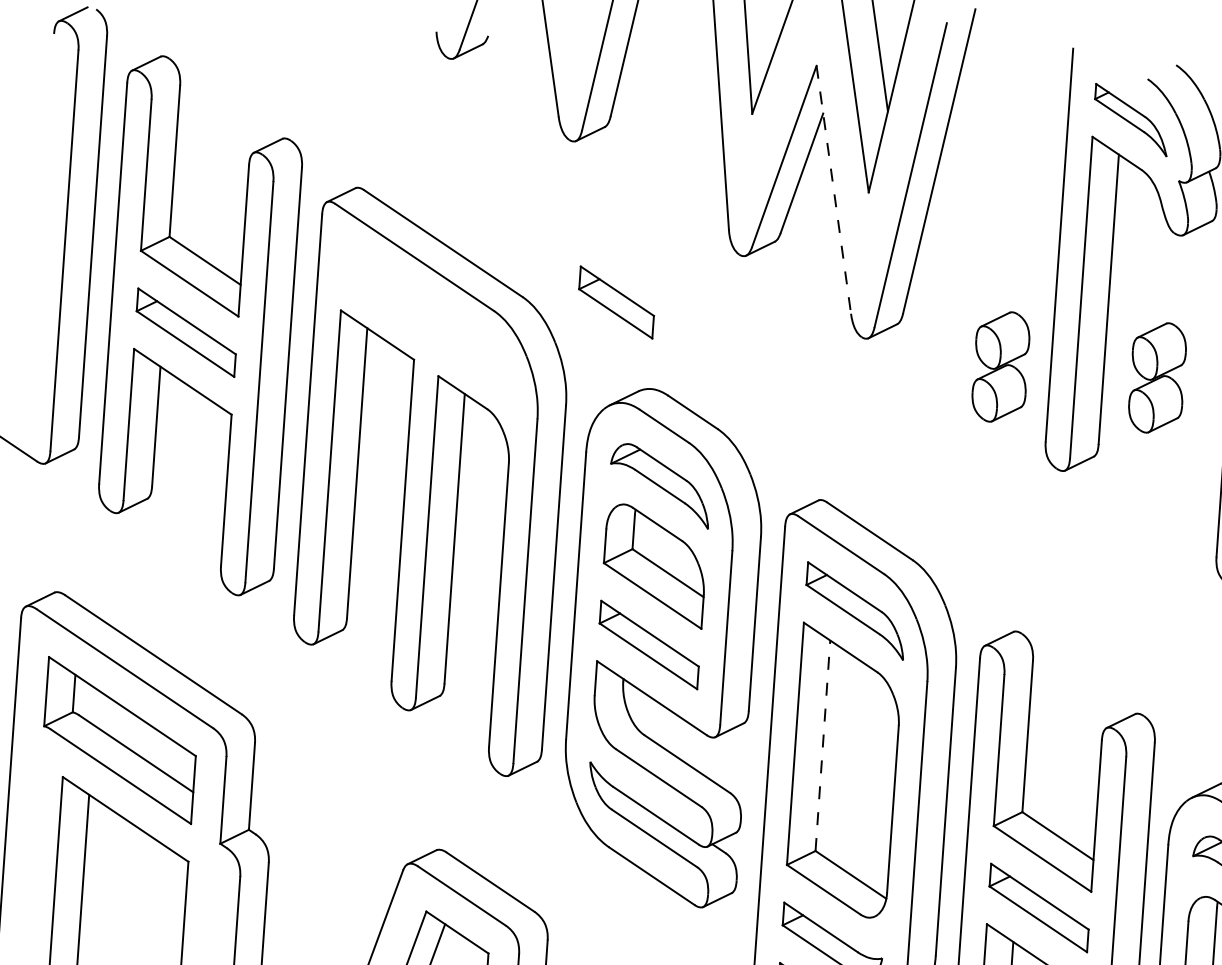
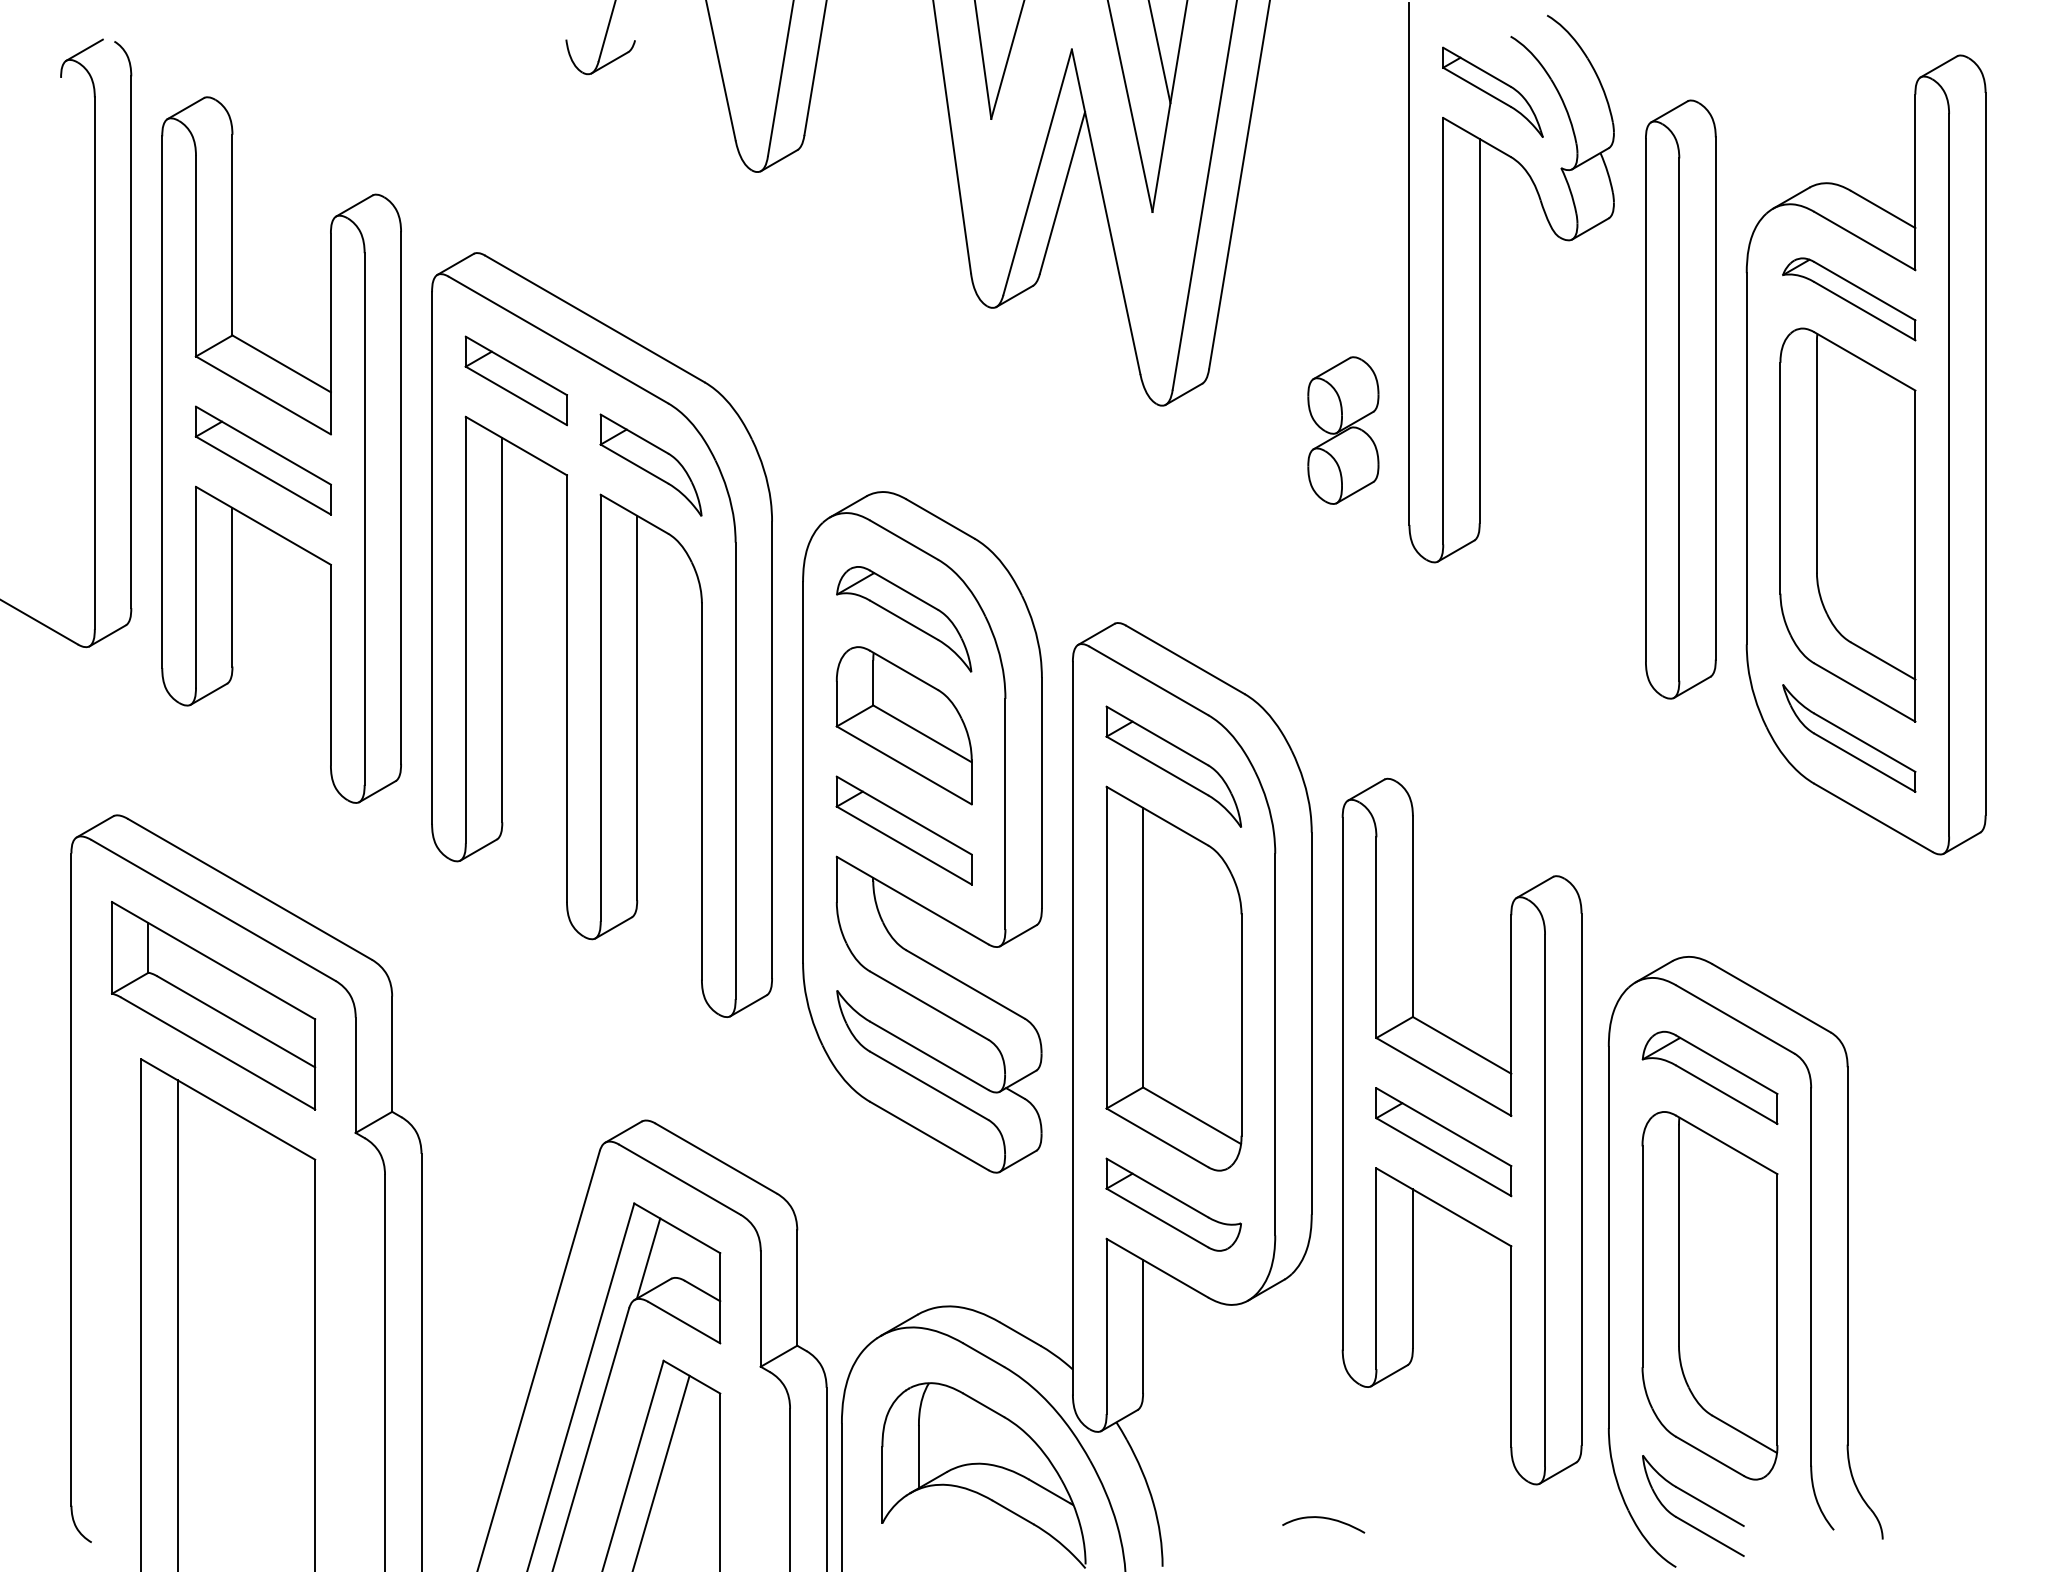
line: (834, 189) -> (1106, 211), dashed -> solid
part: (615, 302) -> (515, 380), moved
part: (477, 356) -> (650, 464), added
part: (1157, 377) -> (1551, 430), removed
line: (823, 745) -> (1143, 947), dashed -> solid

